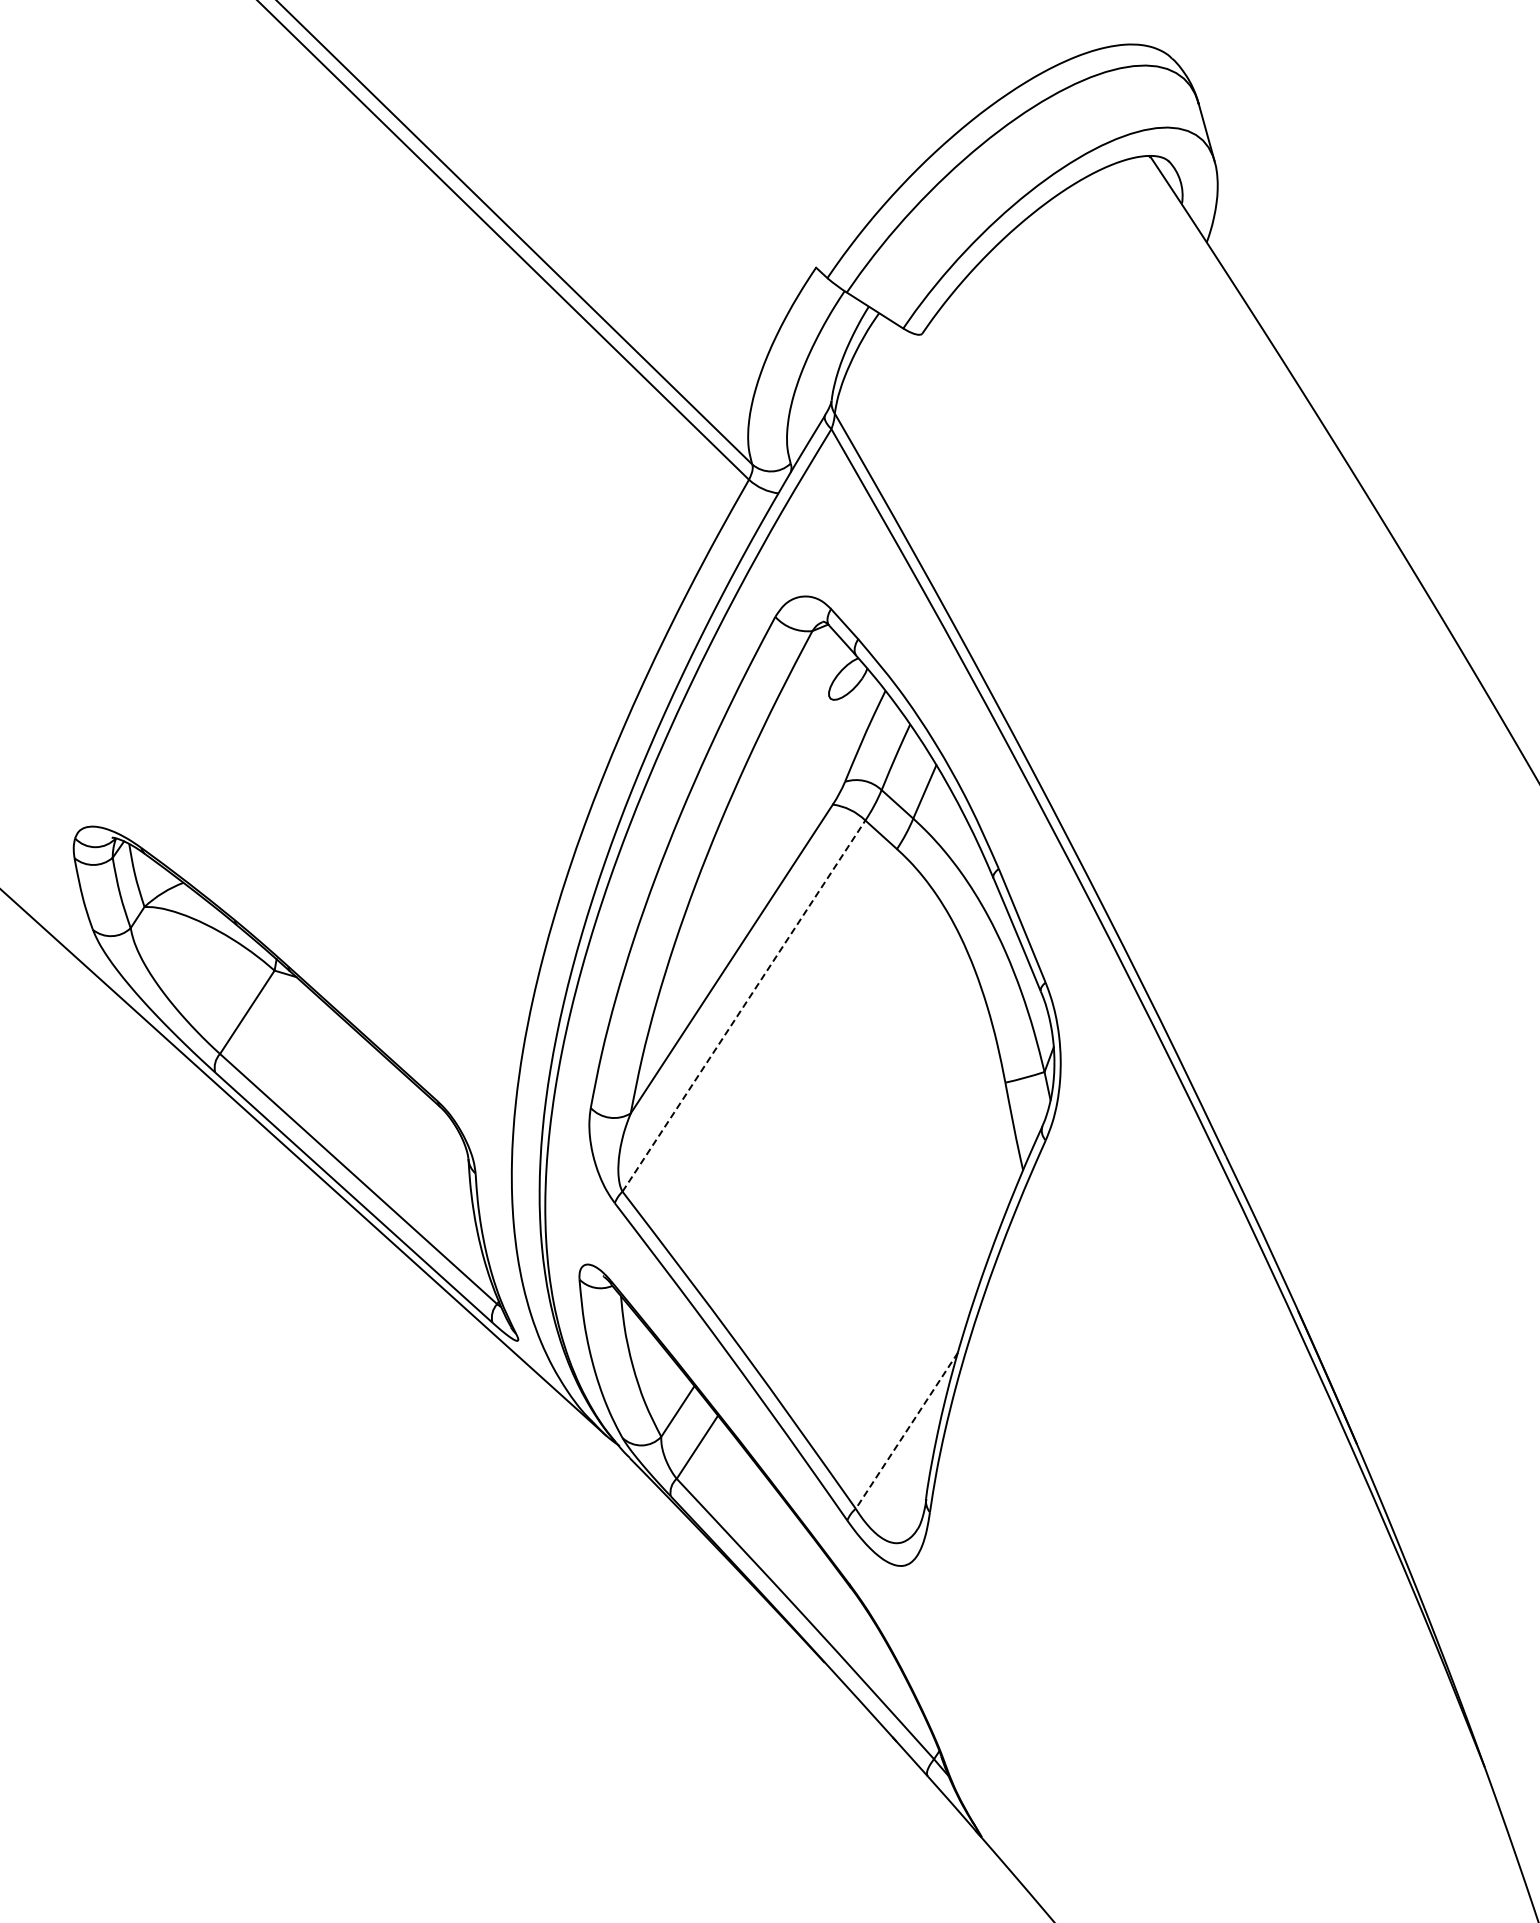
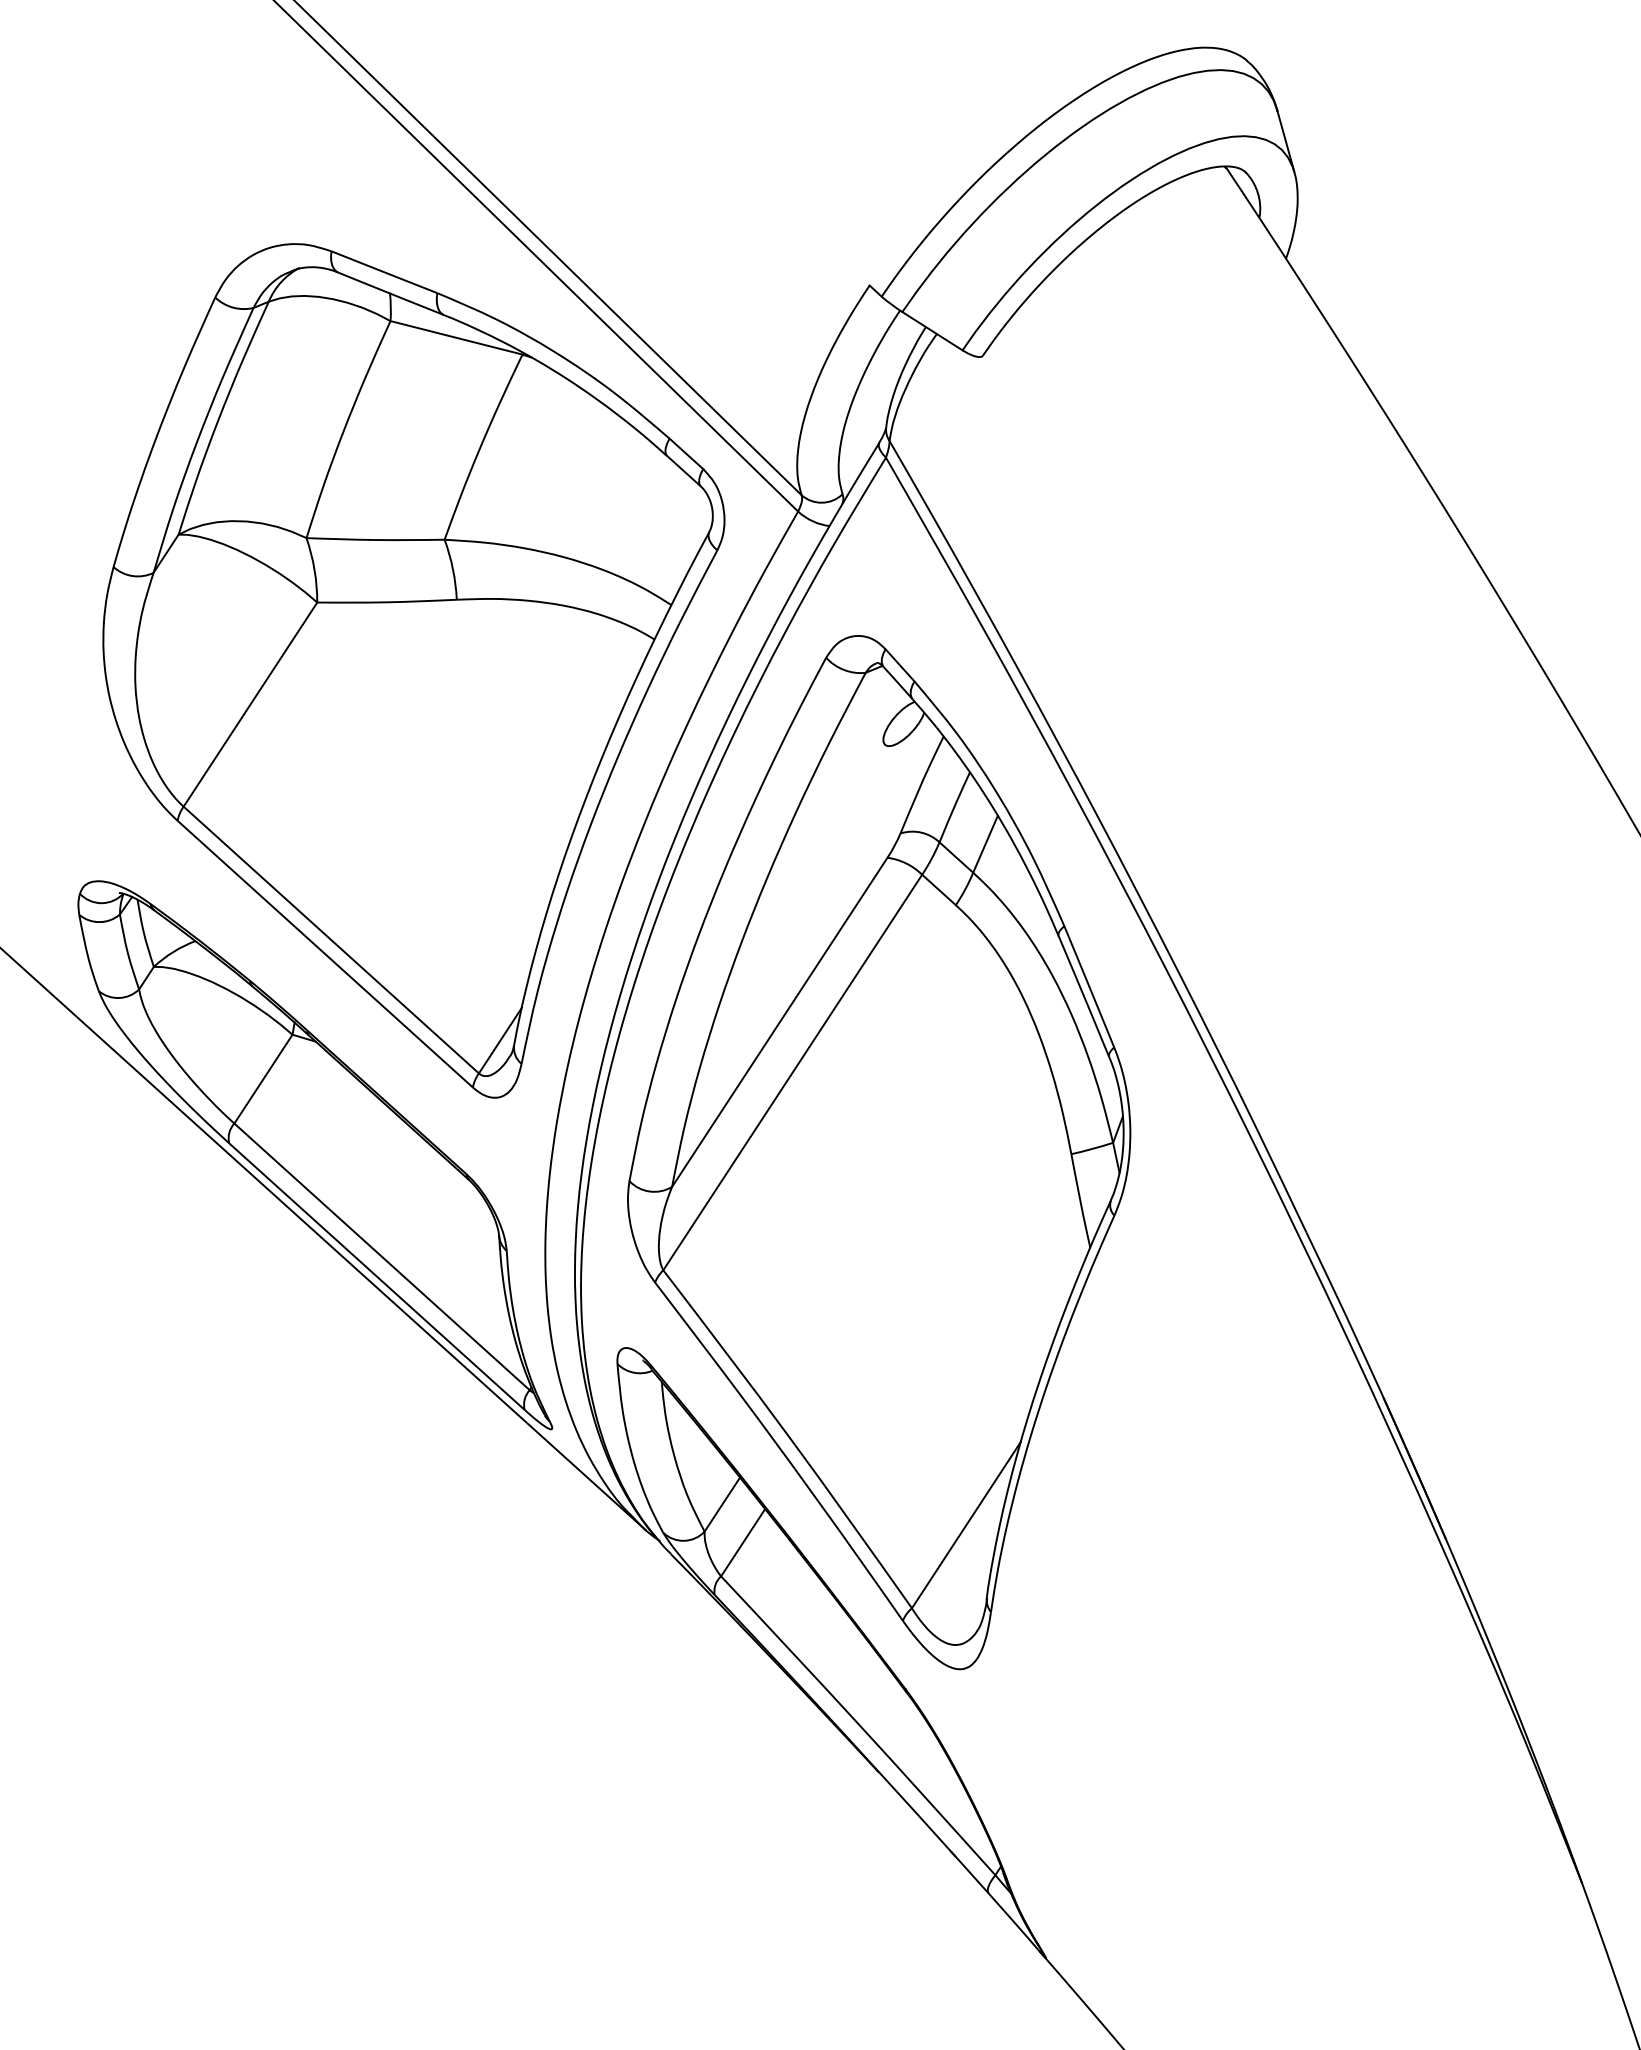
part: (388, 628) -> (413, 670), added
line: (743, 1006) -> (792, 1072), dashed -> solid
line: (906, 1431) -> (965, 1525), dashed -> solid

